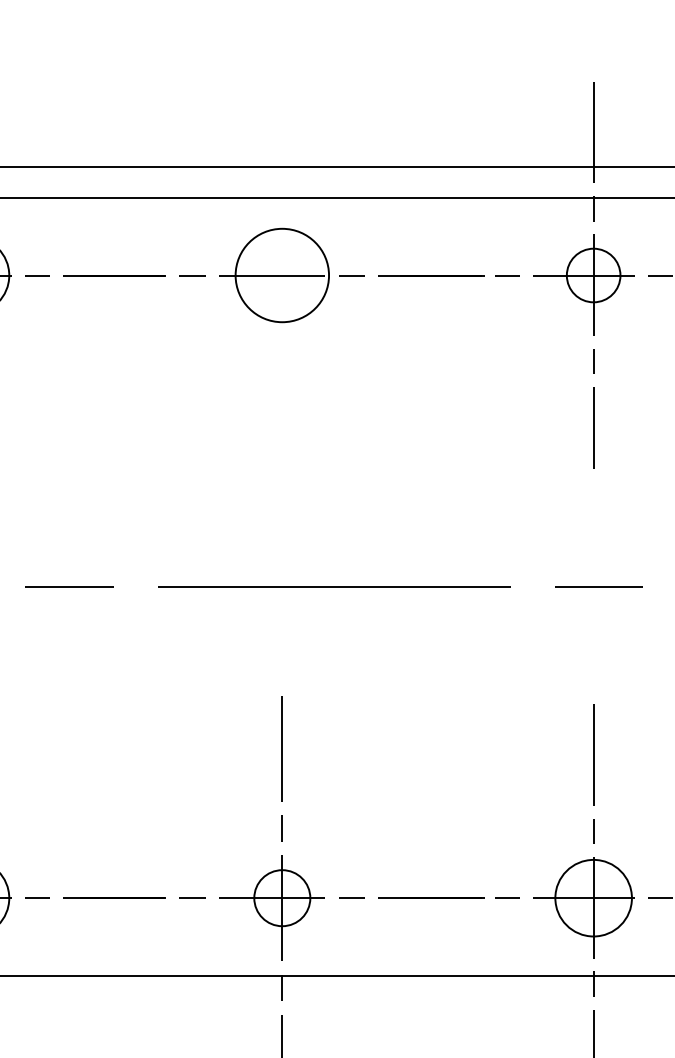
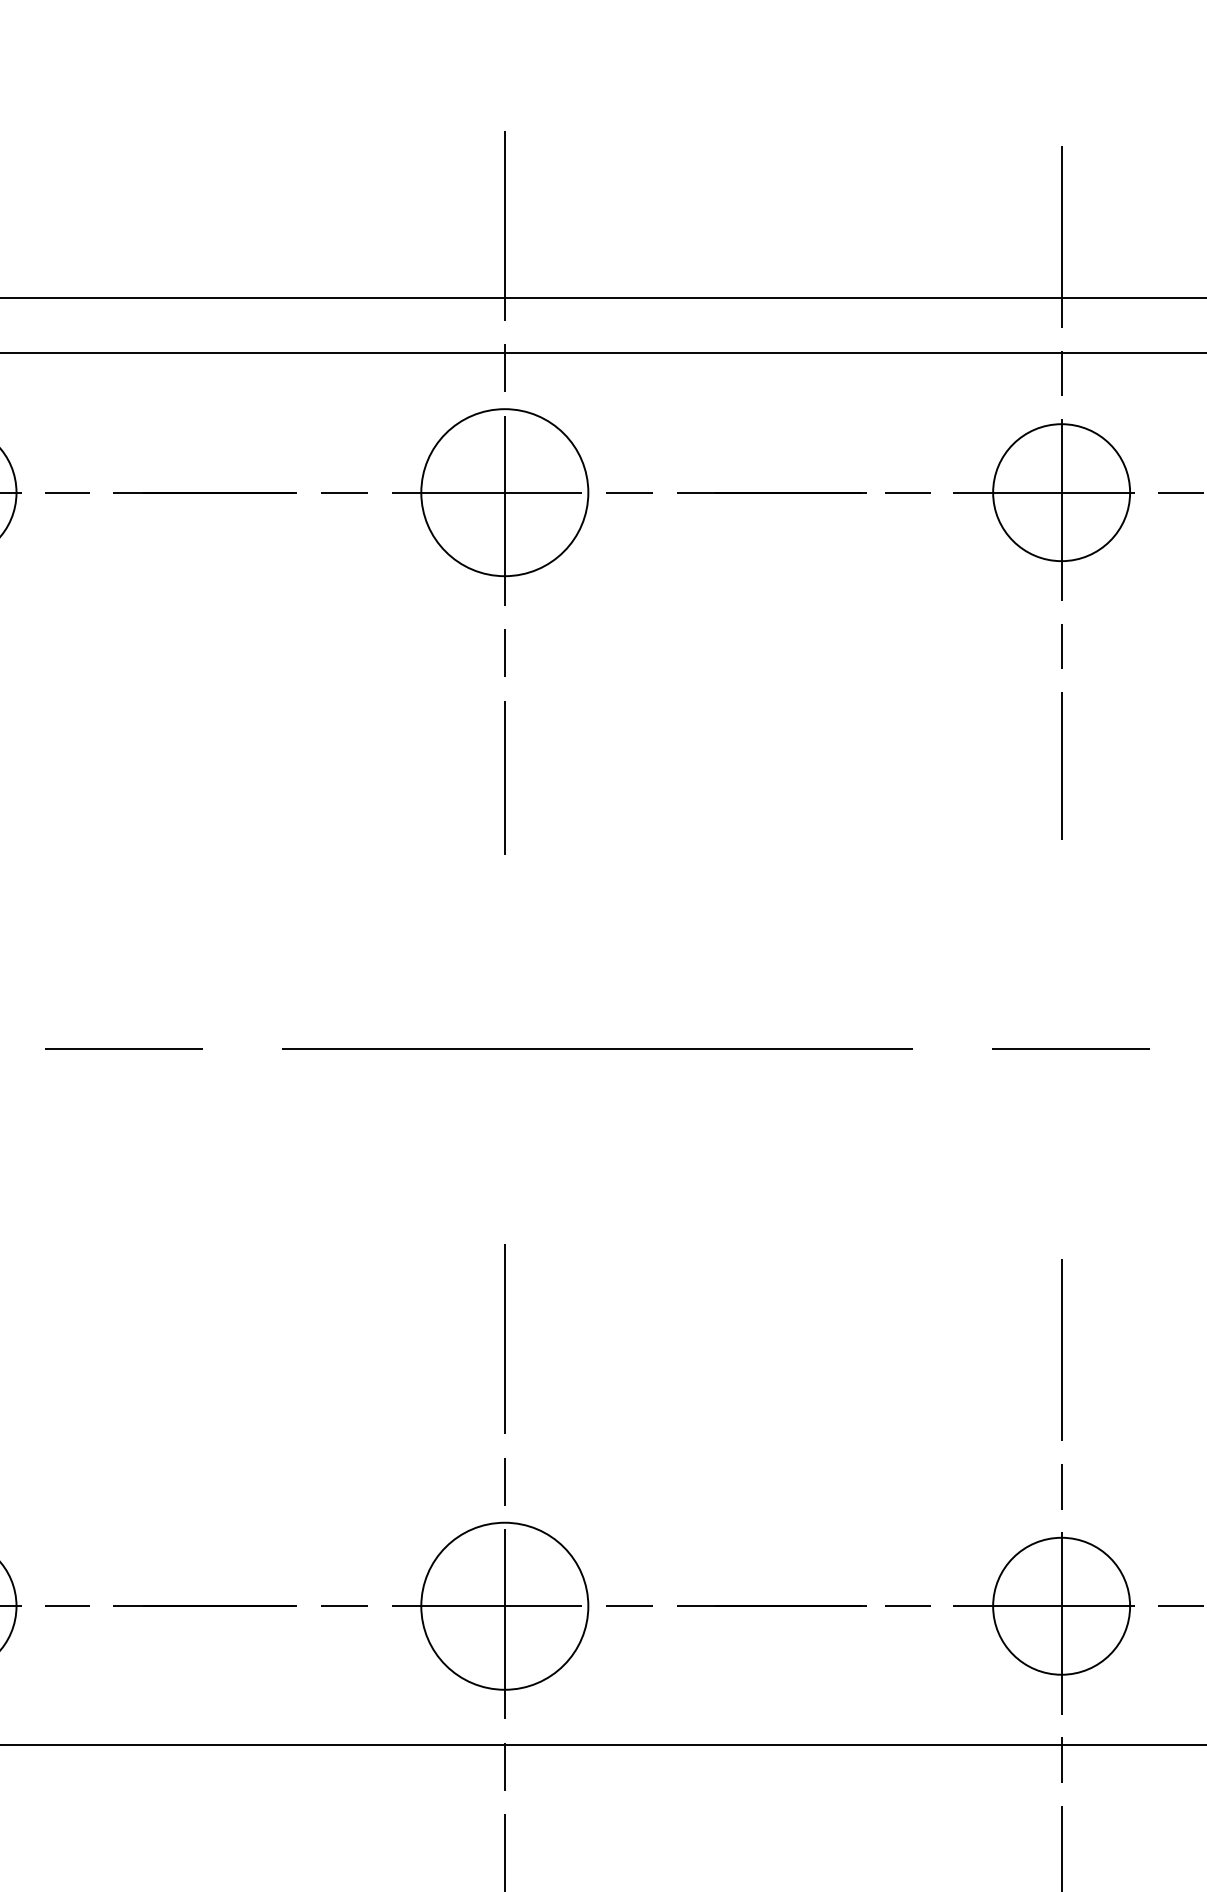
line: (282, 275) -> (505, 492), added
circle: (593, 275) -> (1061, 492), size x1.43
circle: (282, 897) -> (505, 1605), size x1.67

